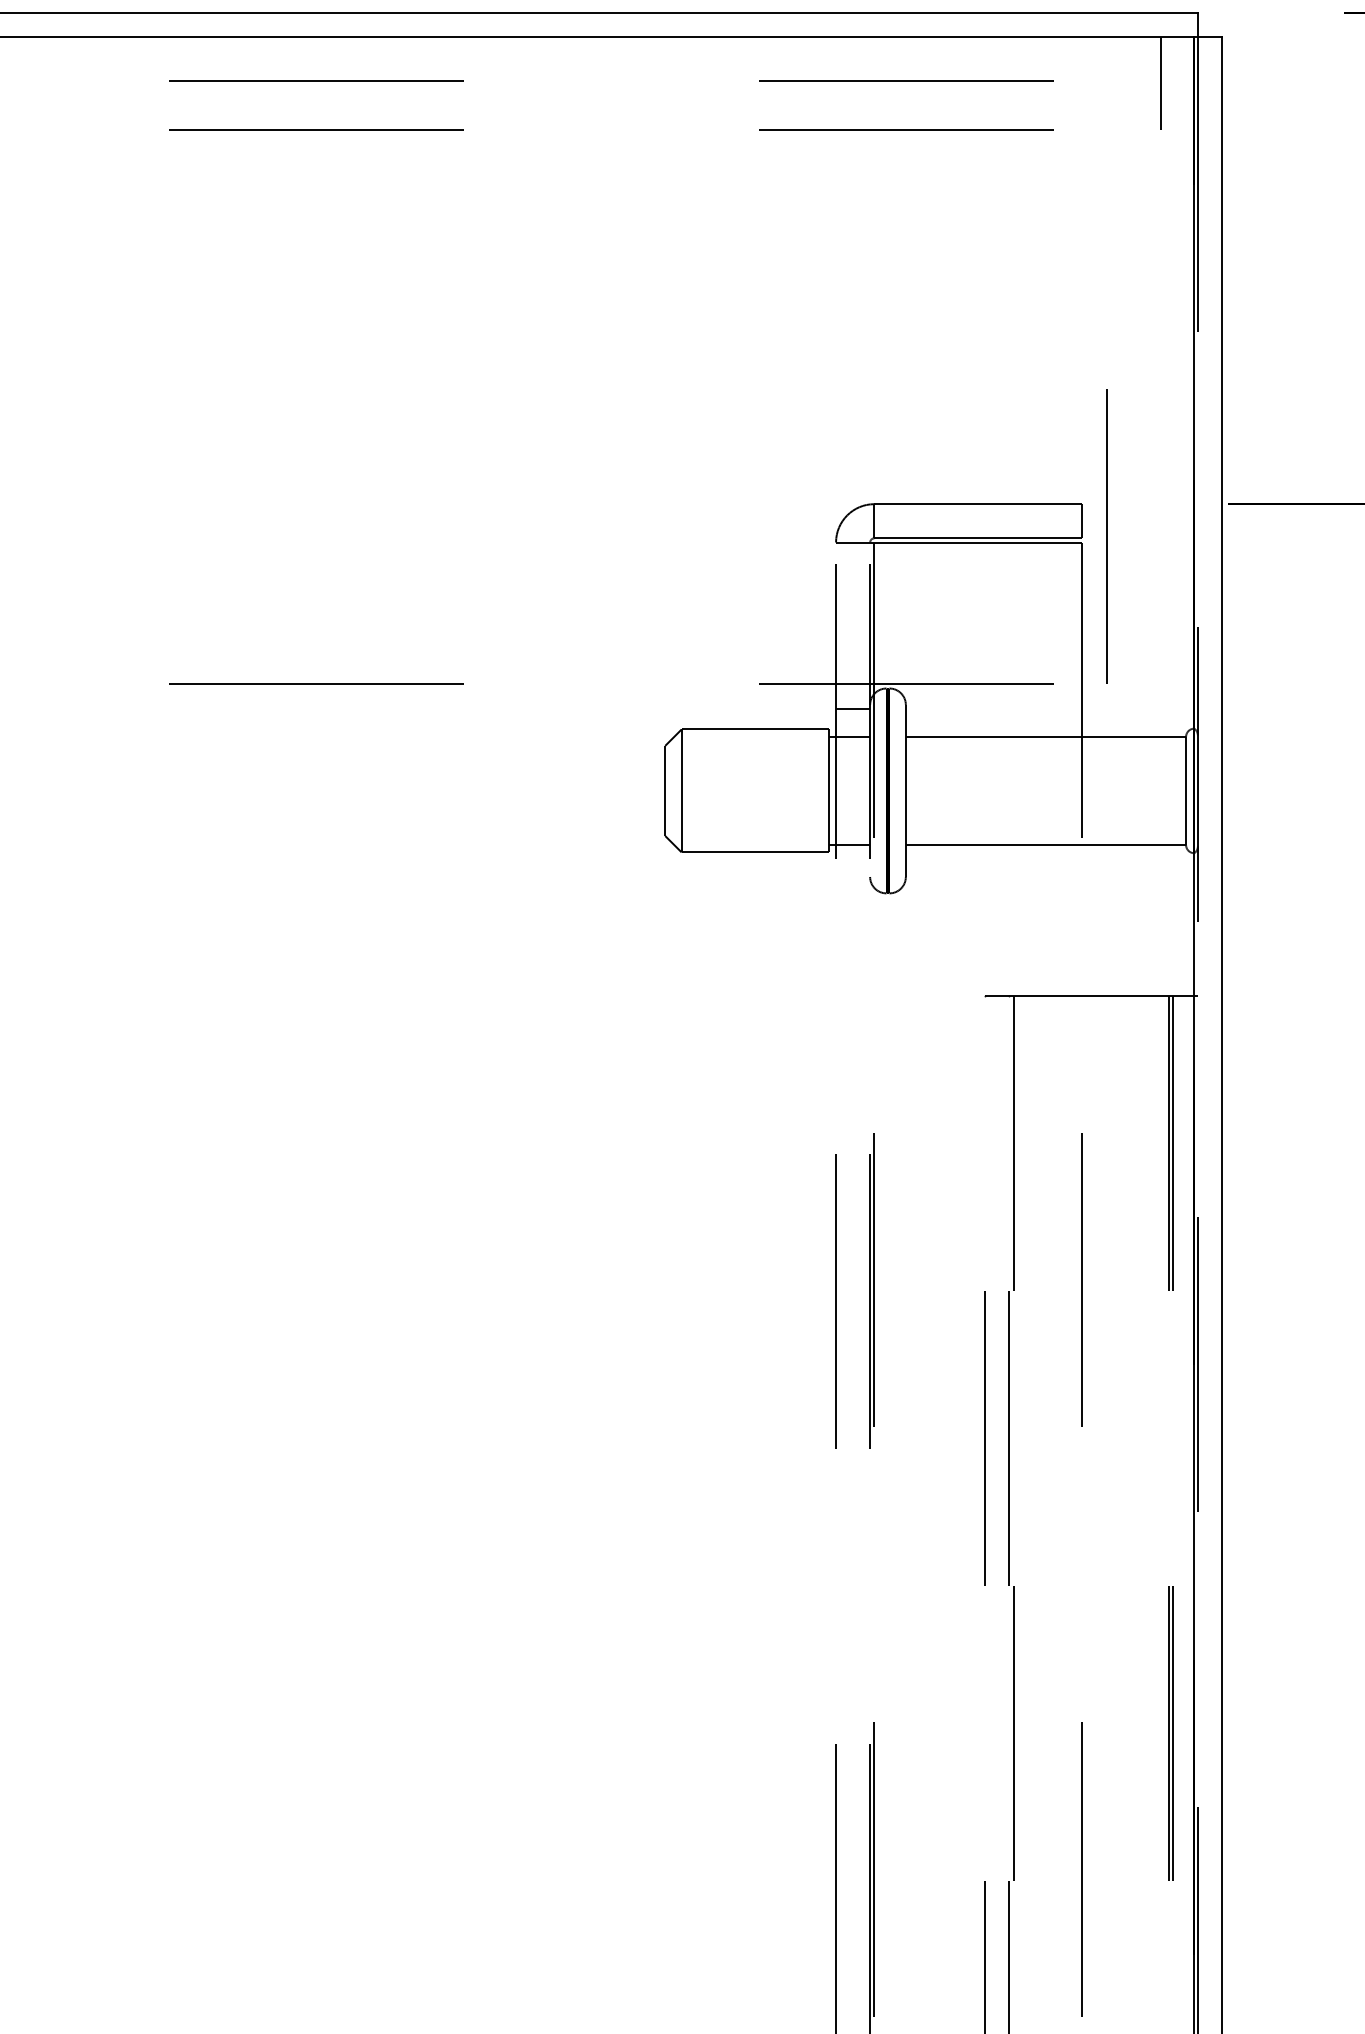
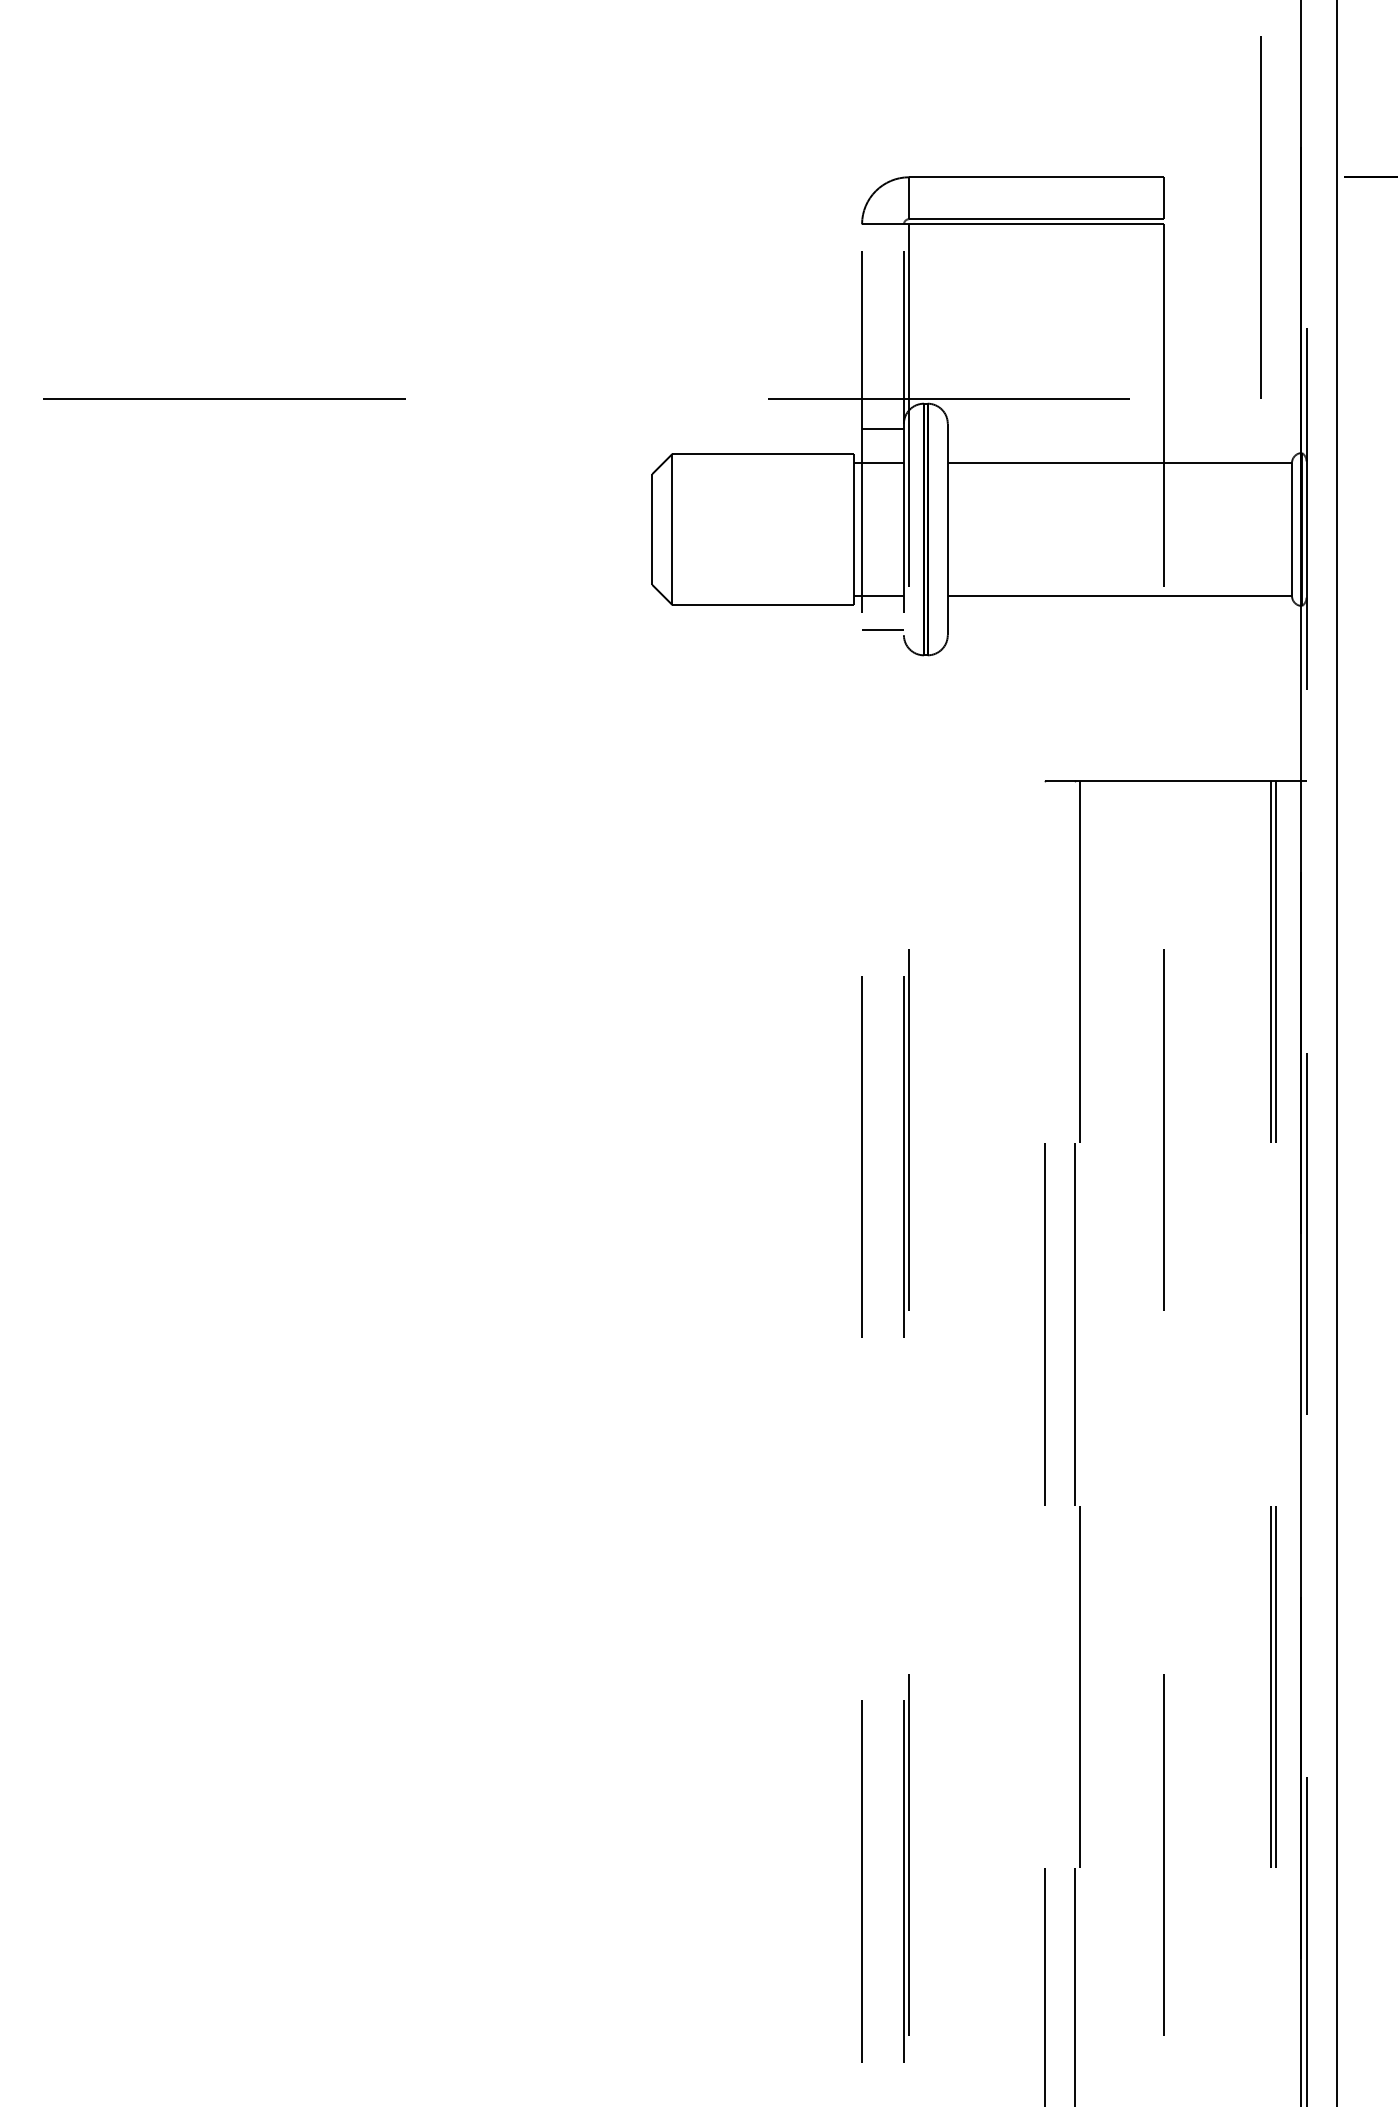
line: (1106, 536) -> (1260, 216), moved
line: (853, 872) -> (883, 629), added

